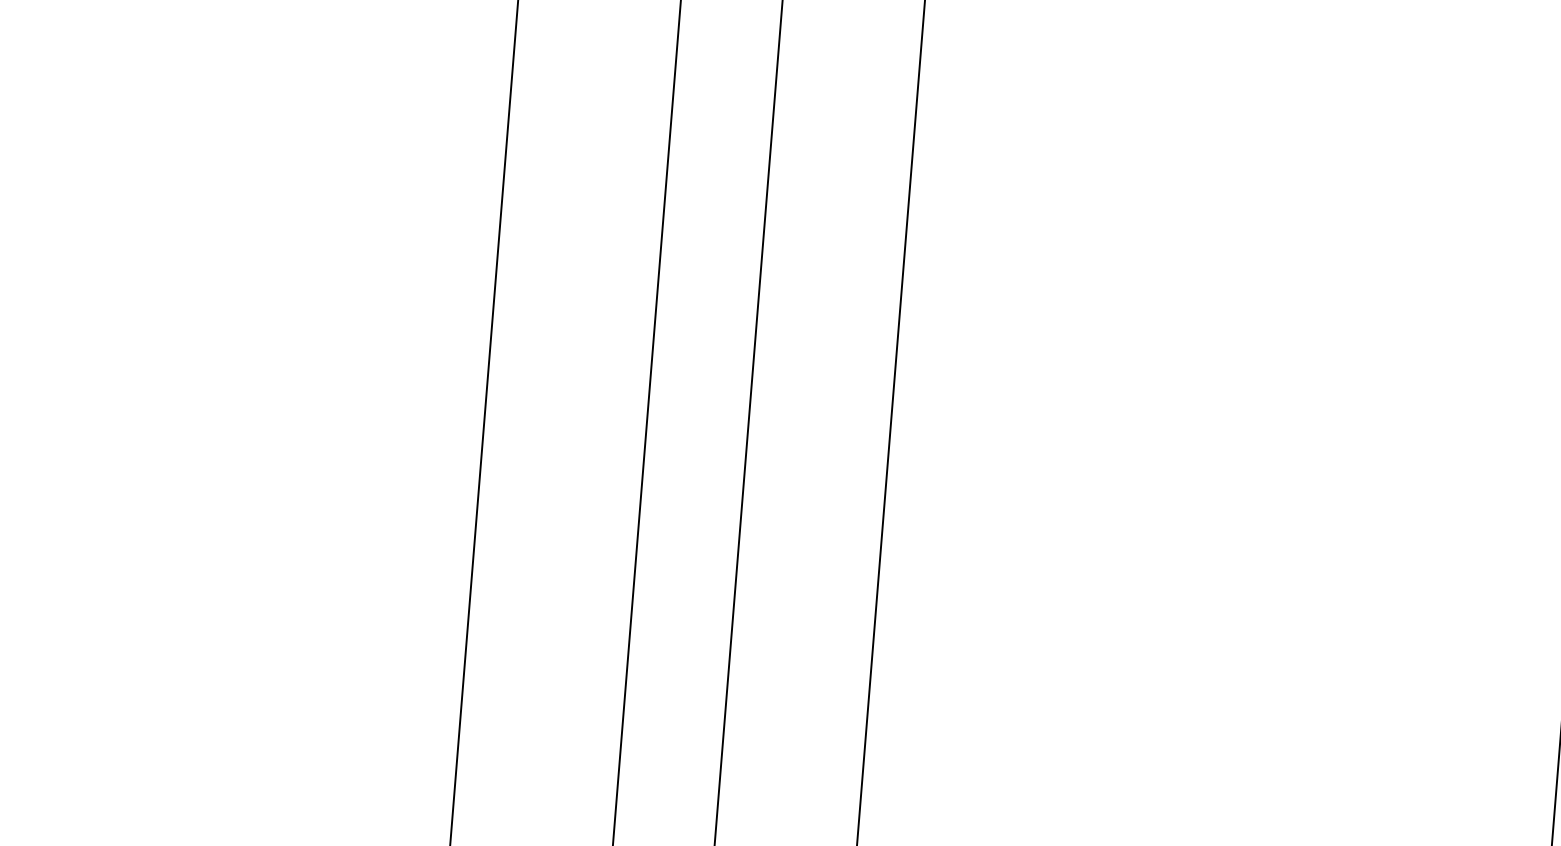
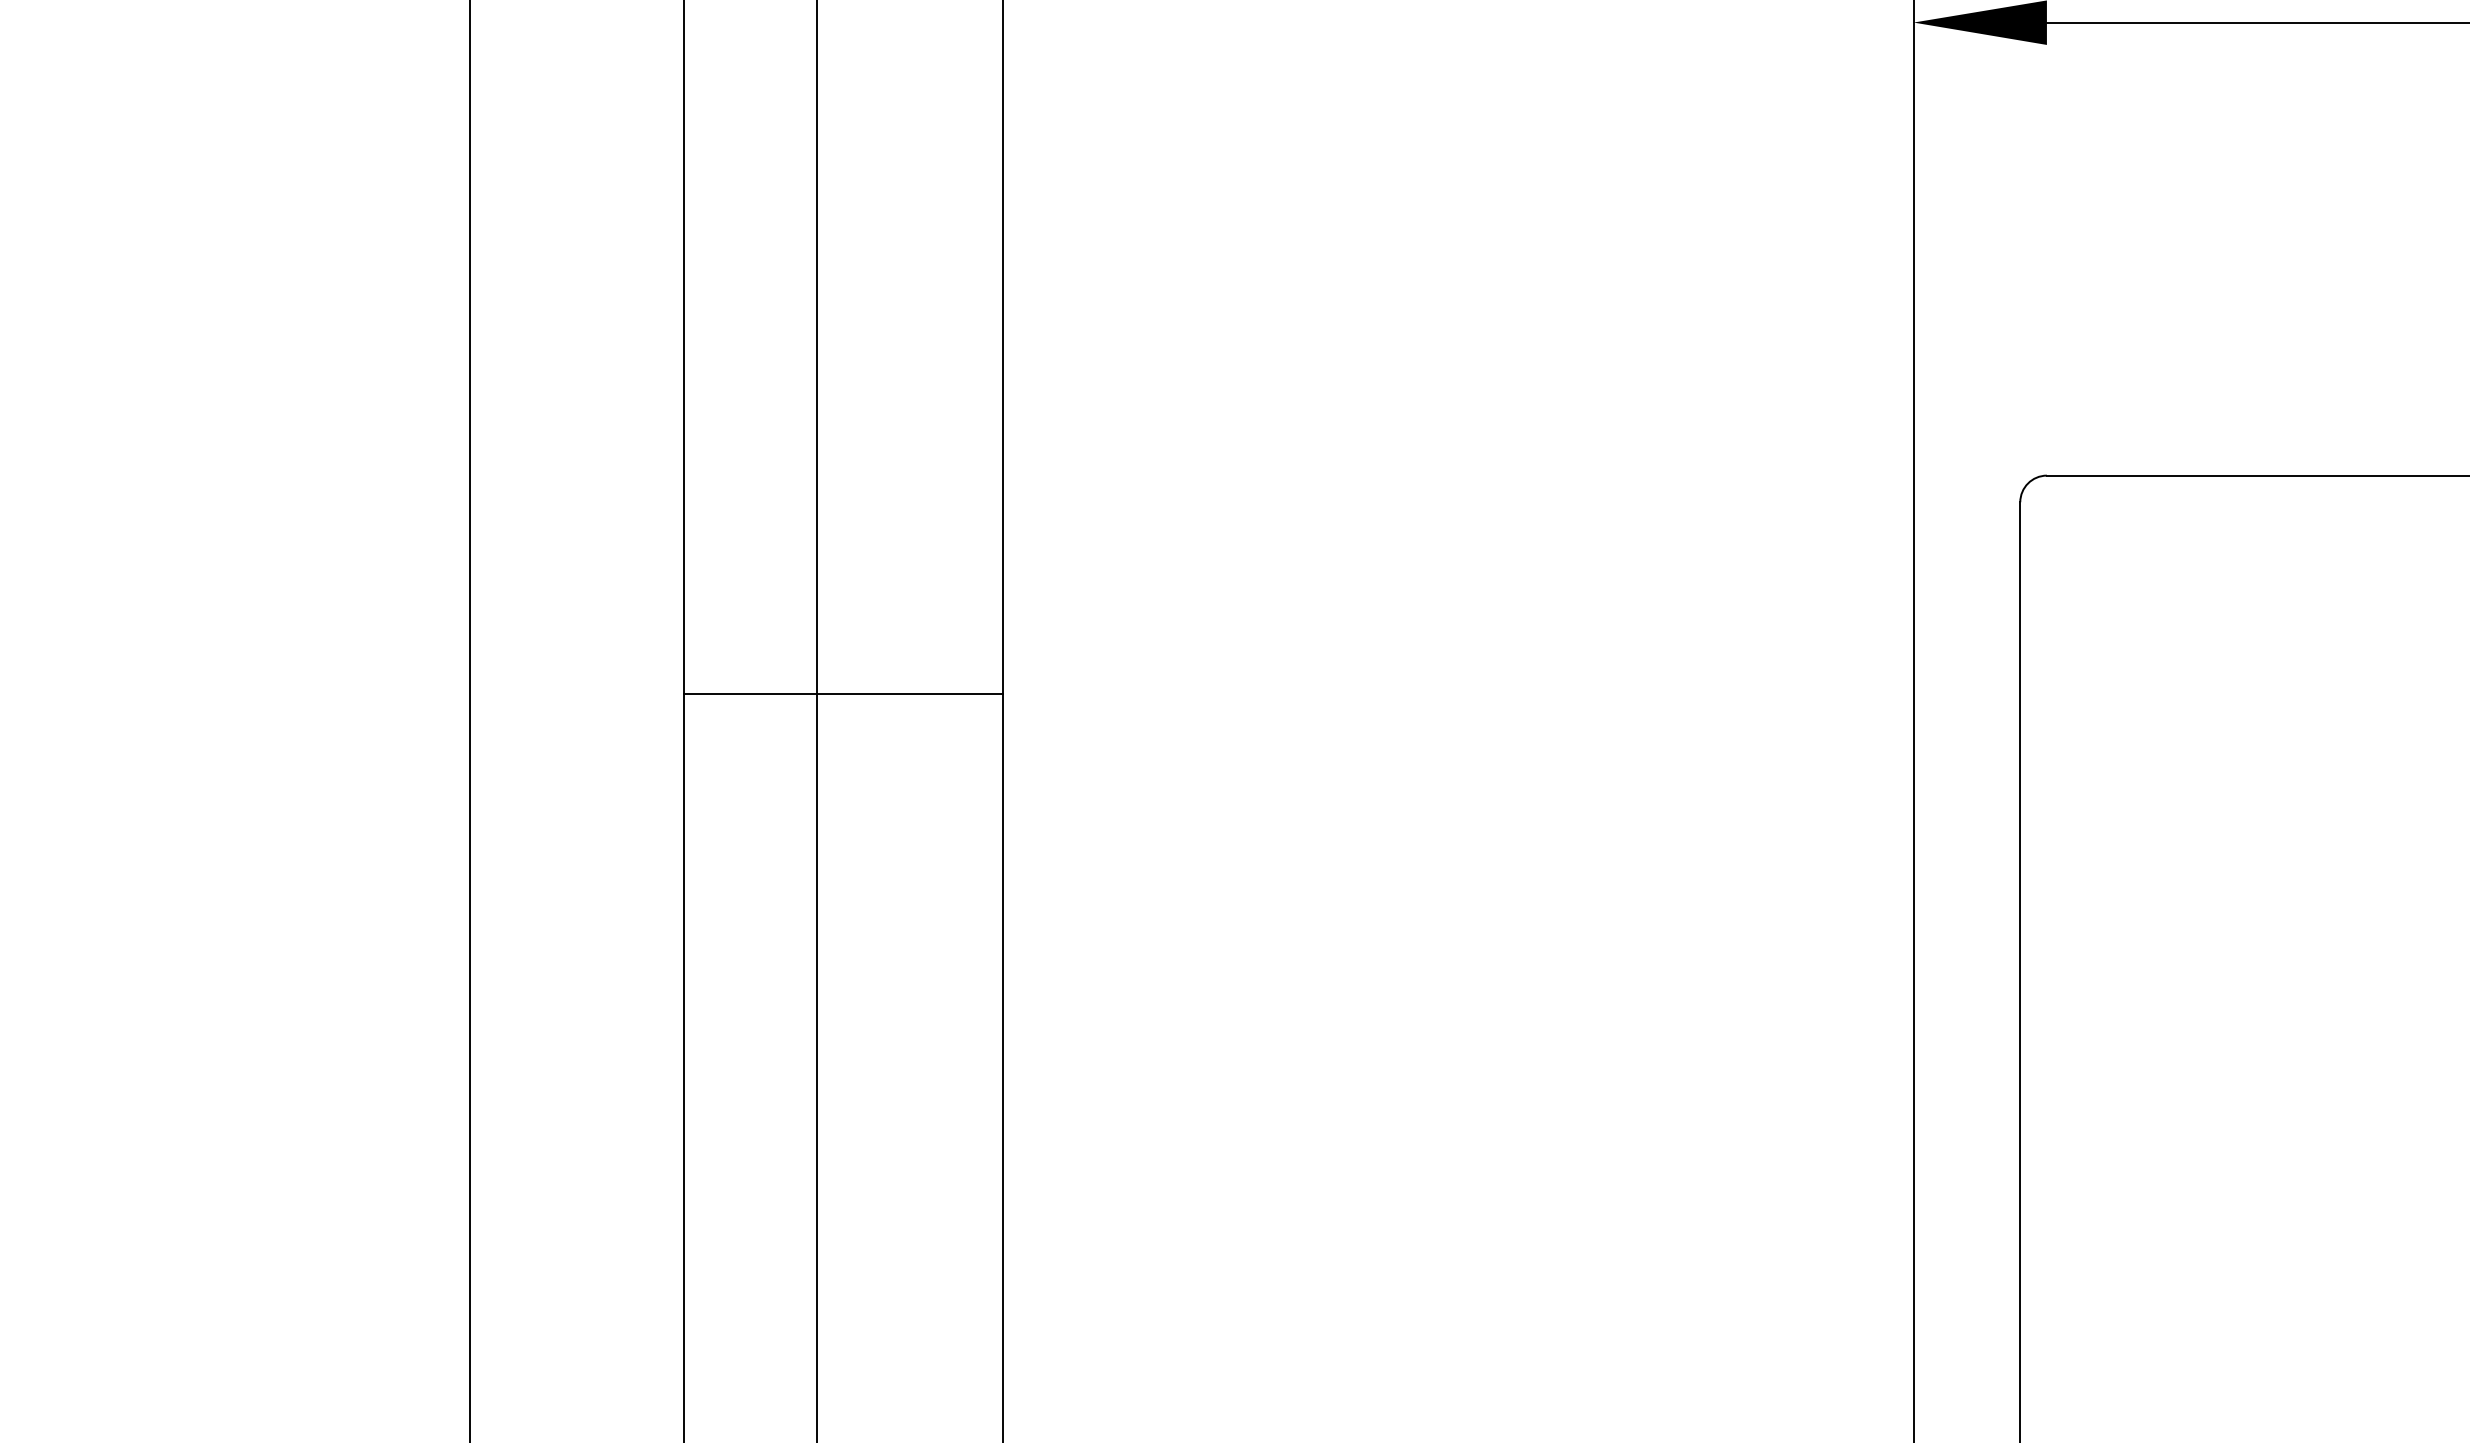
line: (767, 440) -> (843, 693), added

